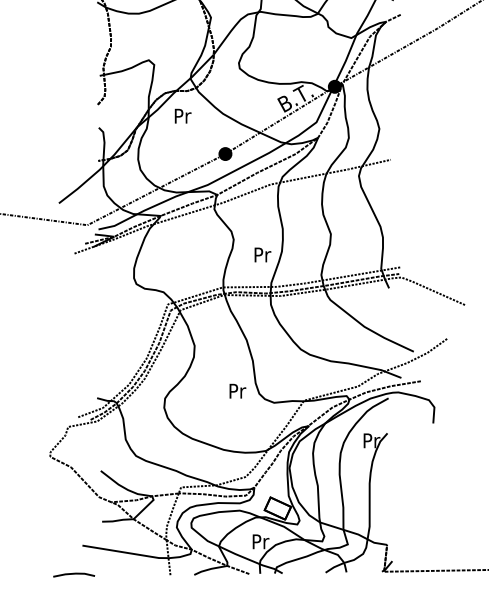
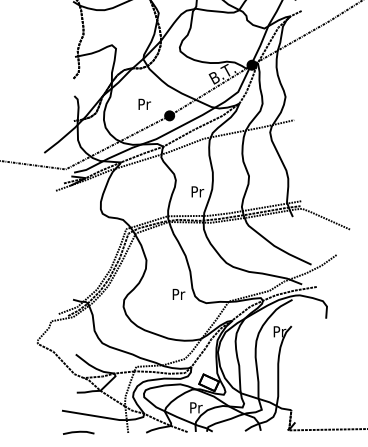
text: (182, 115) -> (144, 103), moved
line: (73, 574) -> (78, 432), moved

